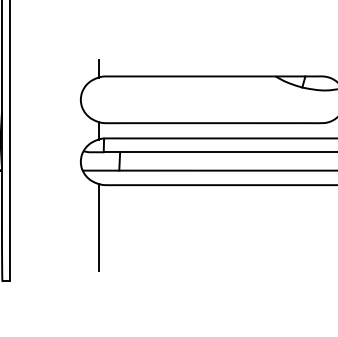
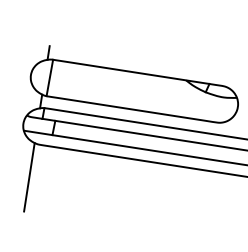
line: (104, 99) -> (49, 77), added

